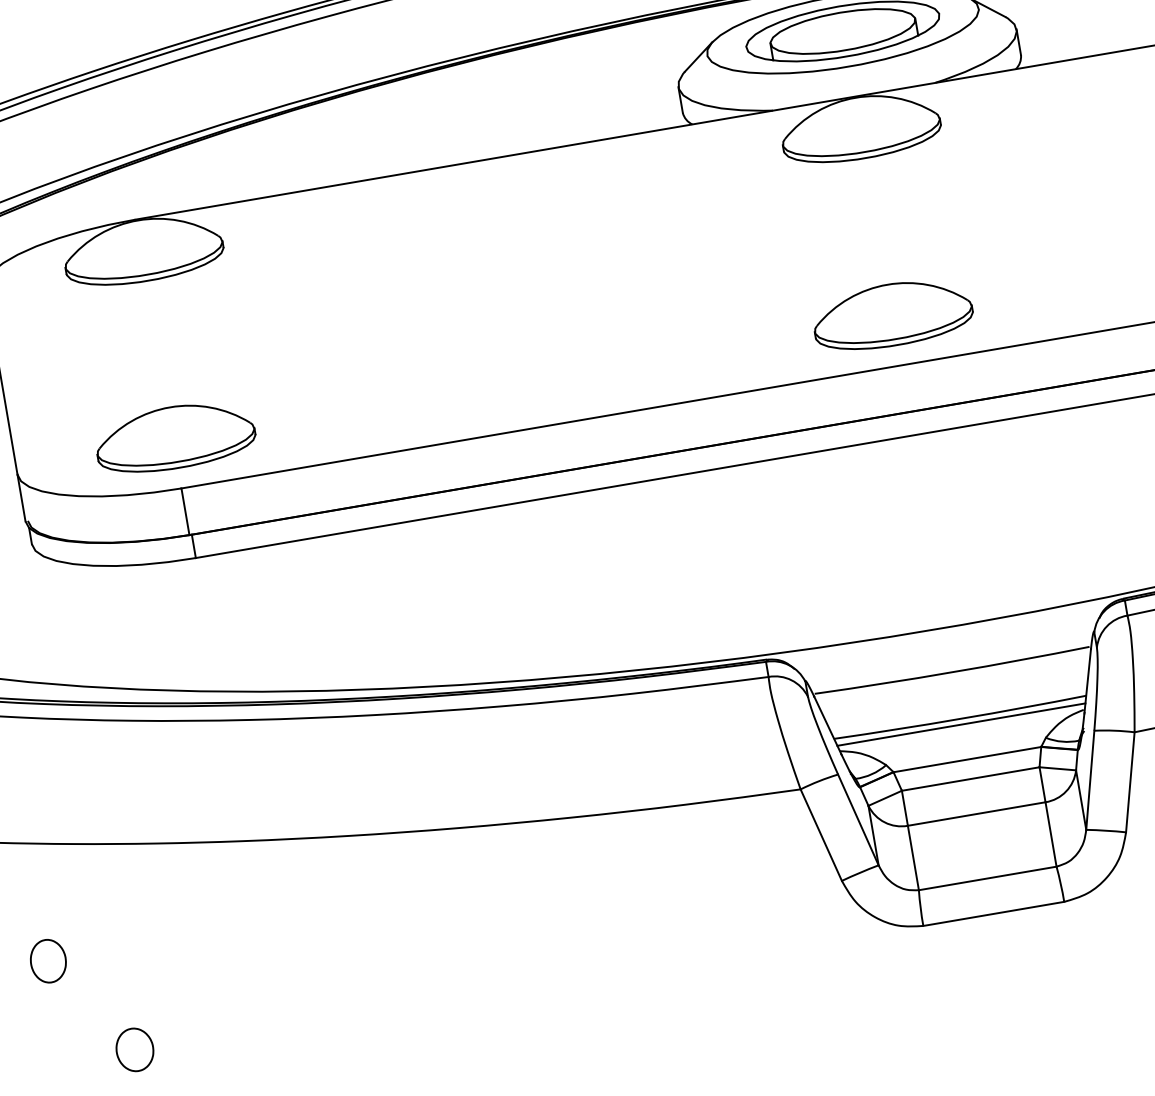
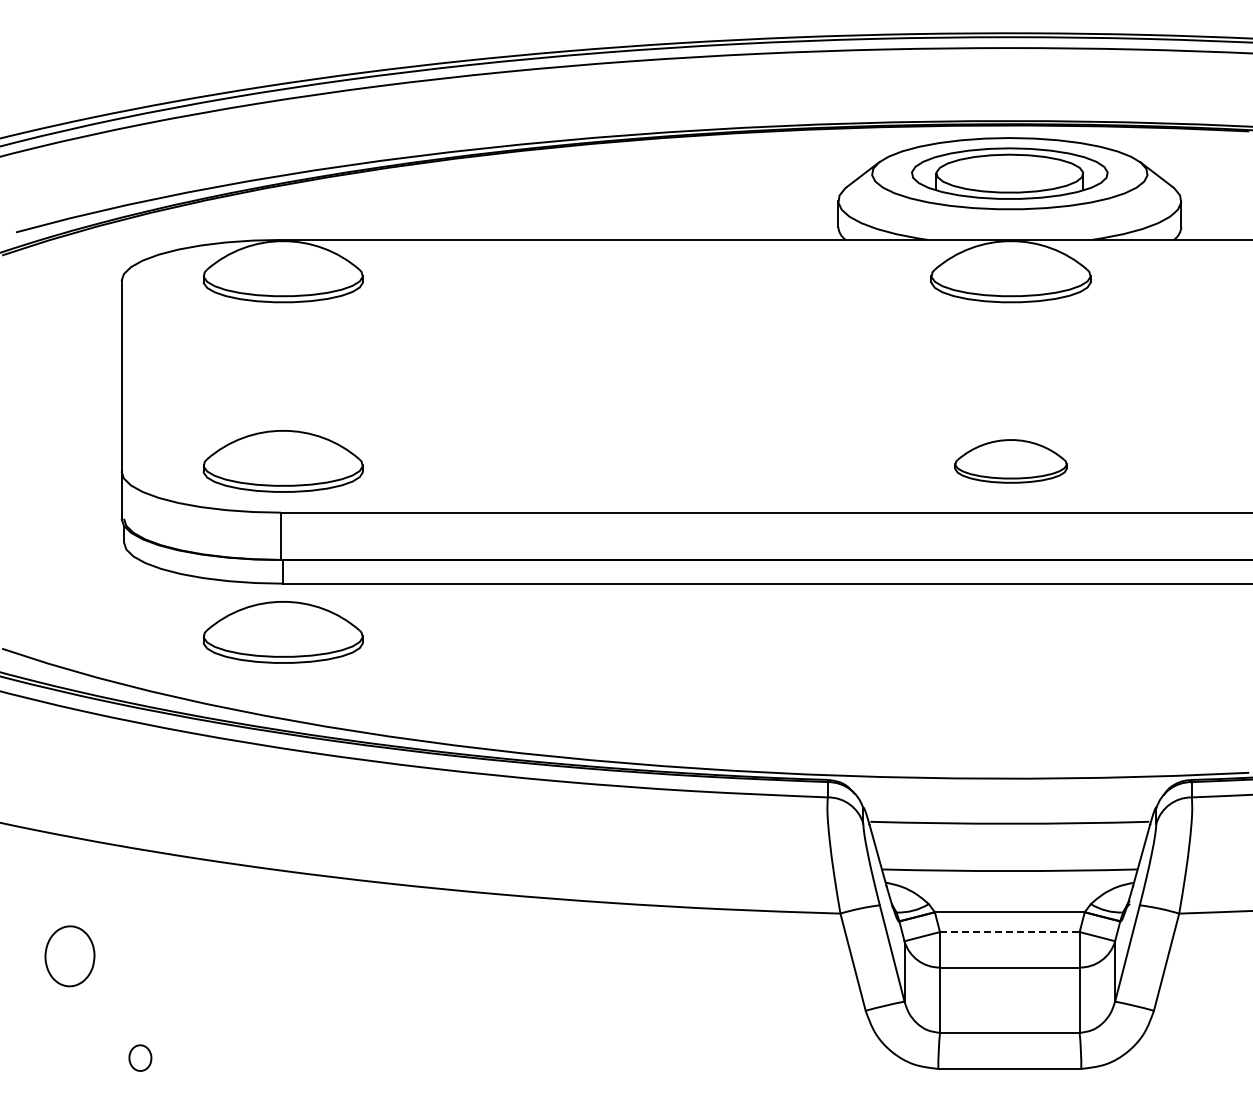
part: (892, 315) -> (1010, 461), size x0.7
part: (203, 606) -> (282, 632), added
line: (961, 724) -> (1009, 876), removed
line: (970, 779) -> (1009, 932), solid -> dashed
part: (47, 960) -> (69, 955), size x1.4
part: (134, 1049) -> (140, 1057), size x0.6

